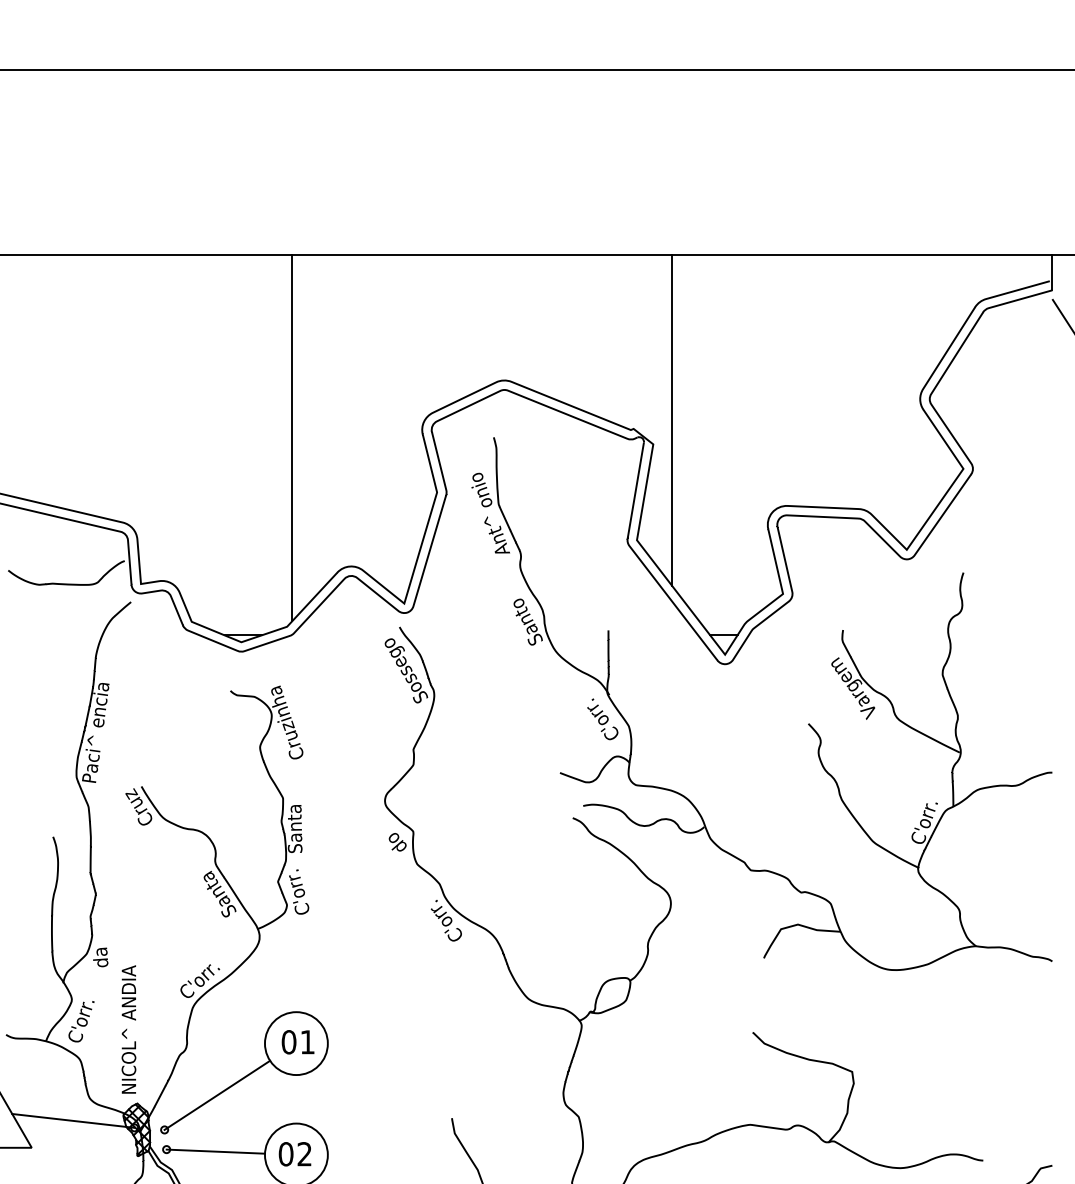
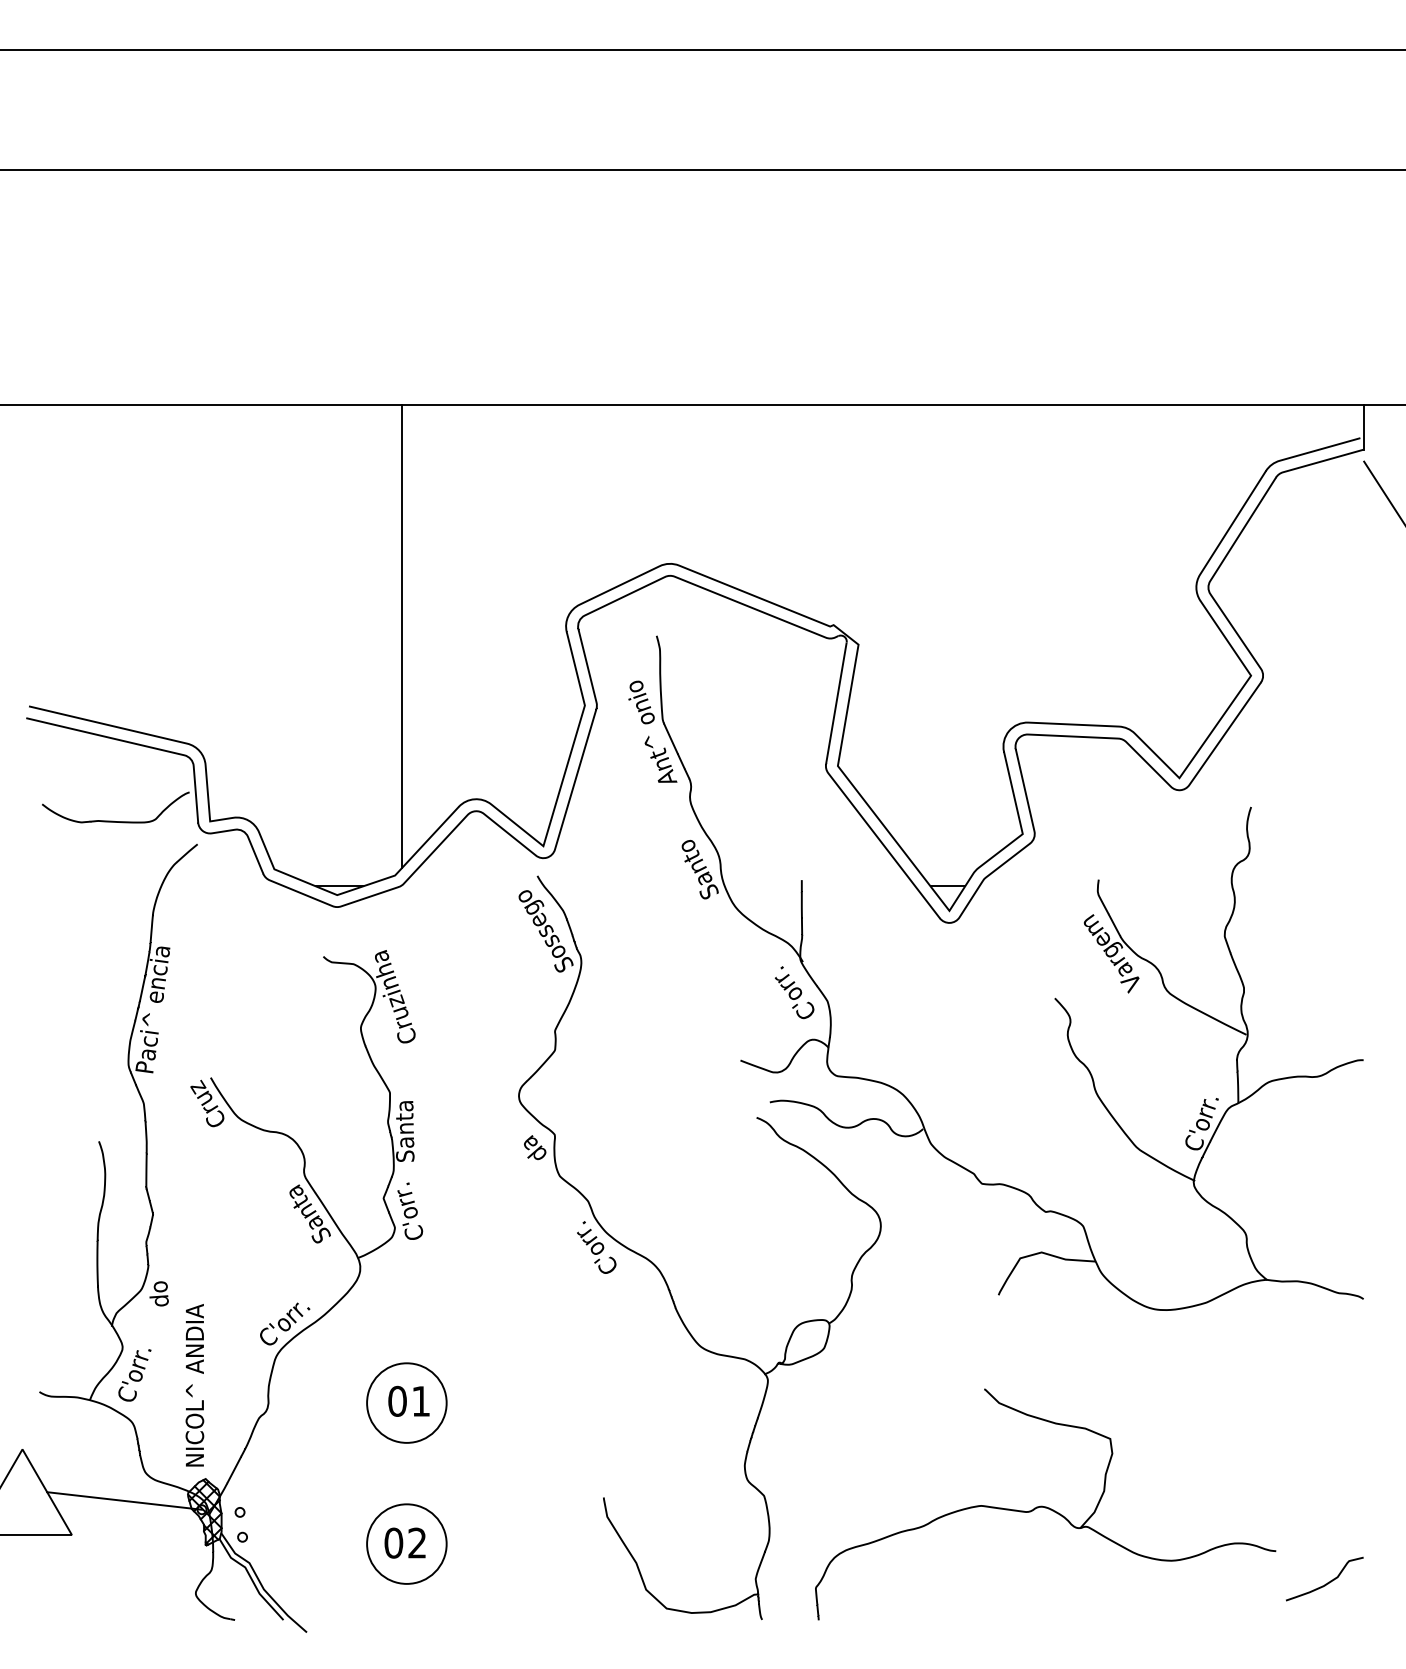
line: (672, 420) -> (882, 614), removed
text: (394, 837) -> (530, 1142), do -> da
text: (101, 951) -> (160, 1286), da -> do
line: (217, 1095) -> (306, 1468), removed
line: (215, 1151) -> (304, 1539), removed

